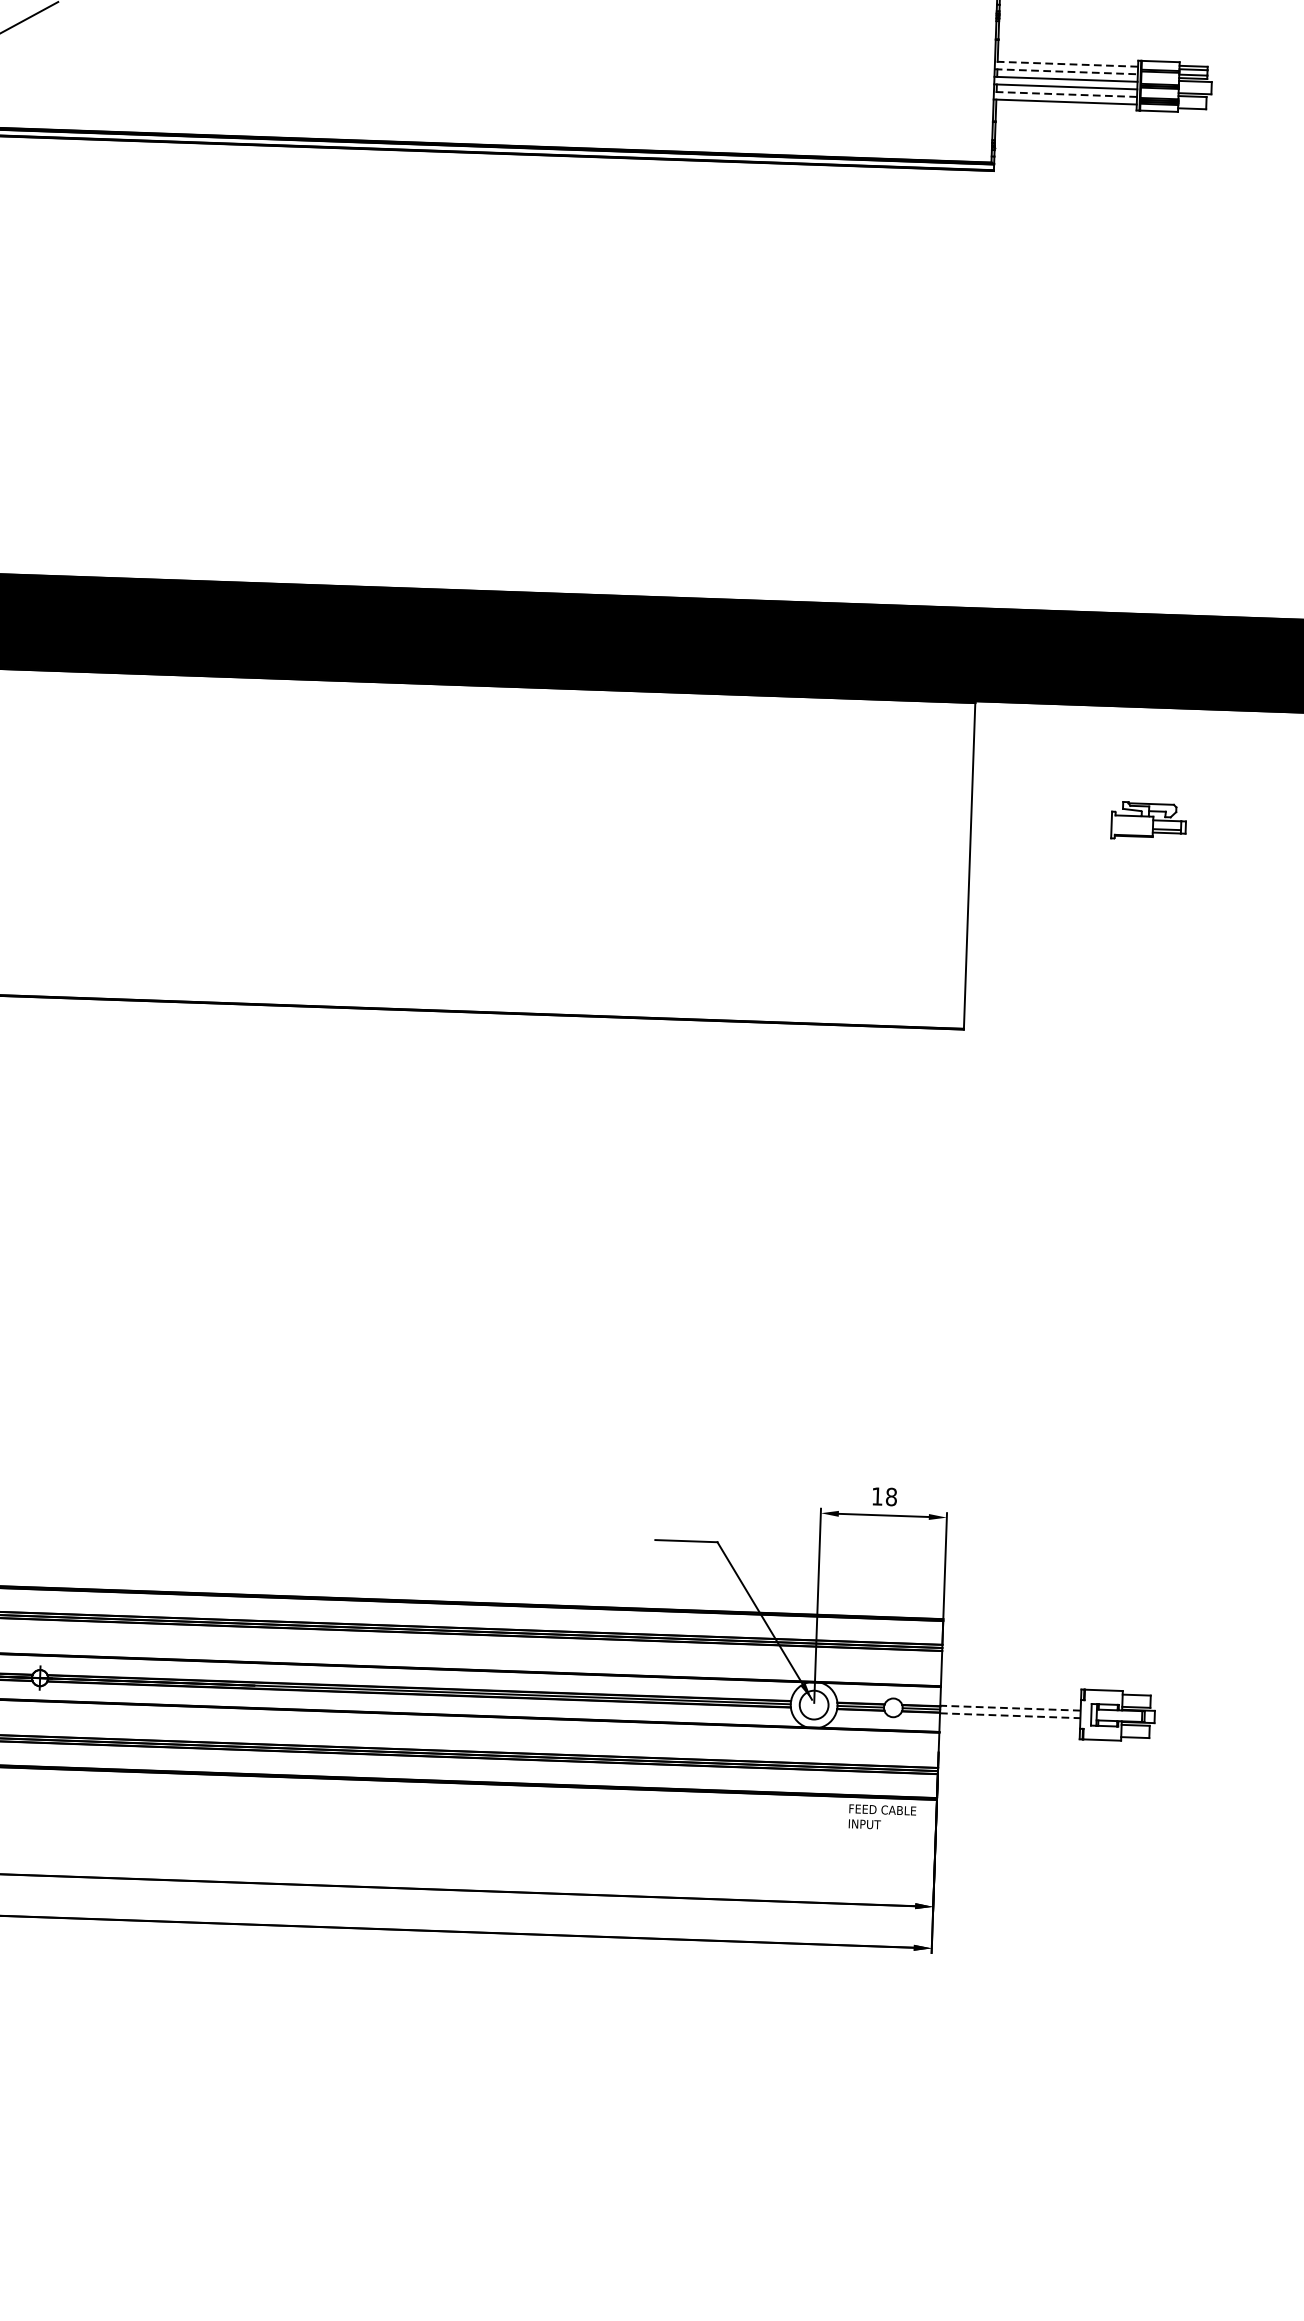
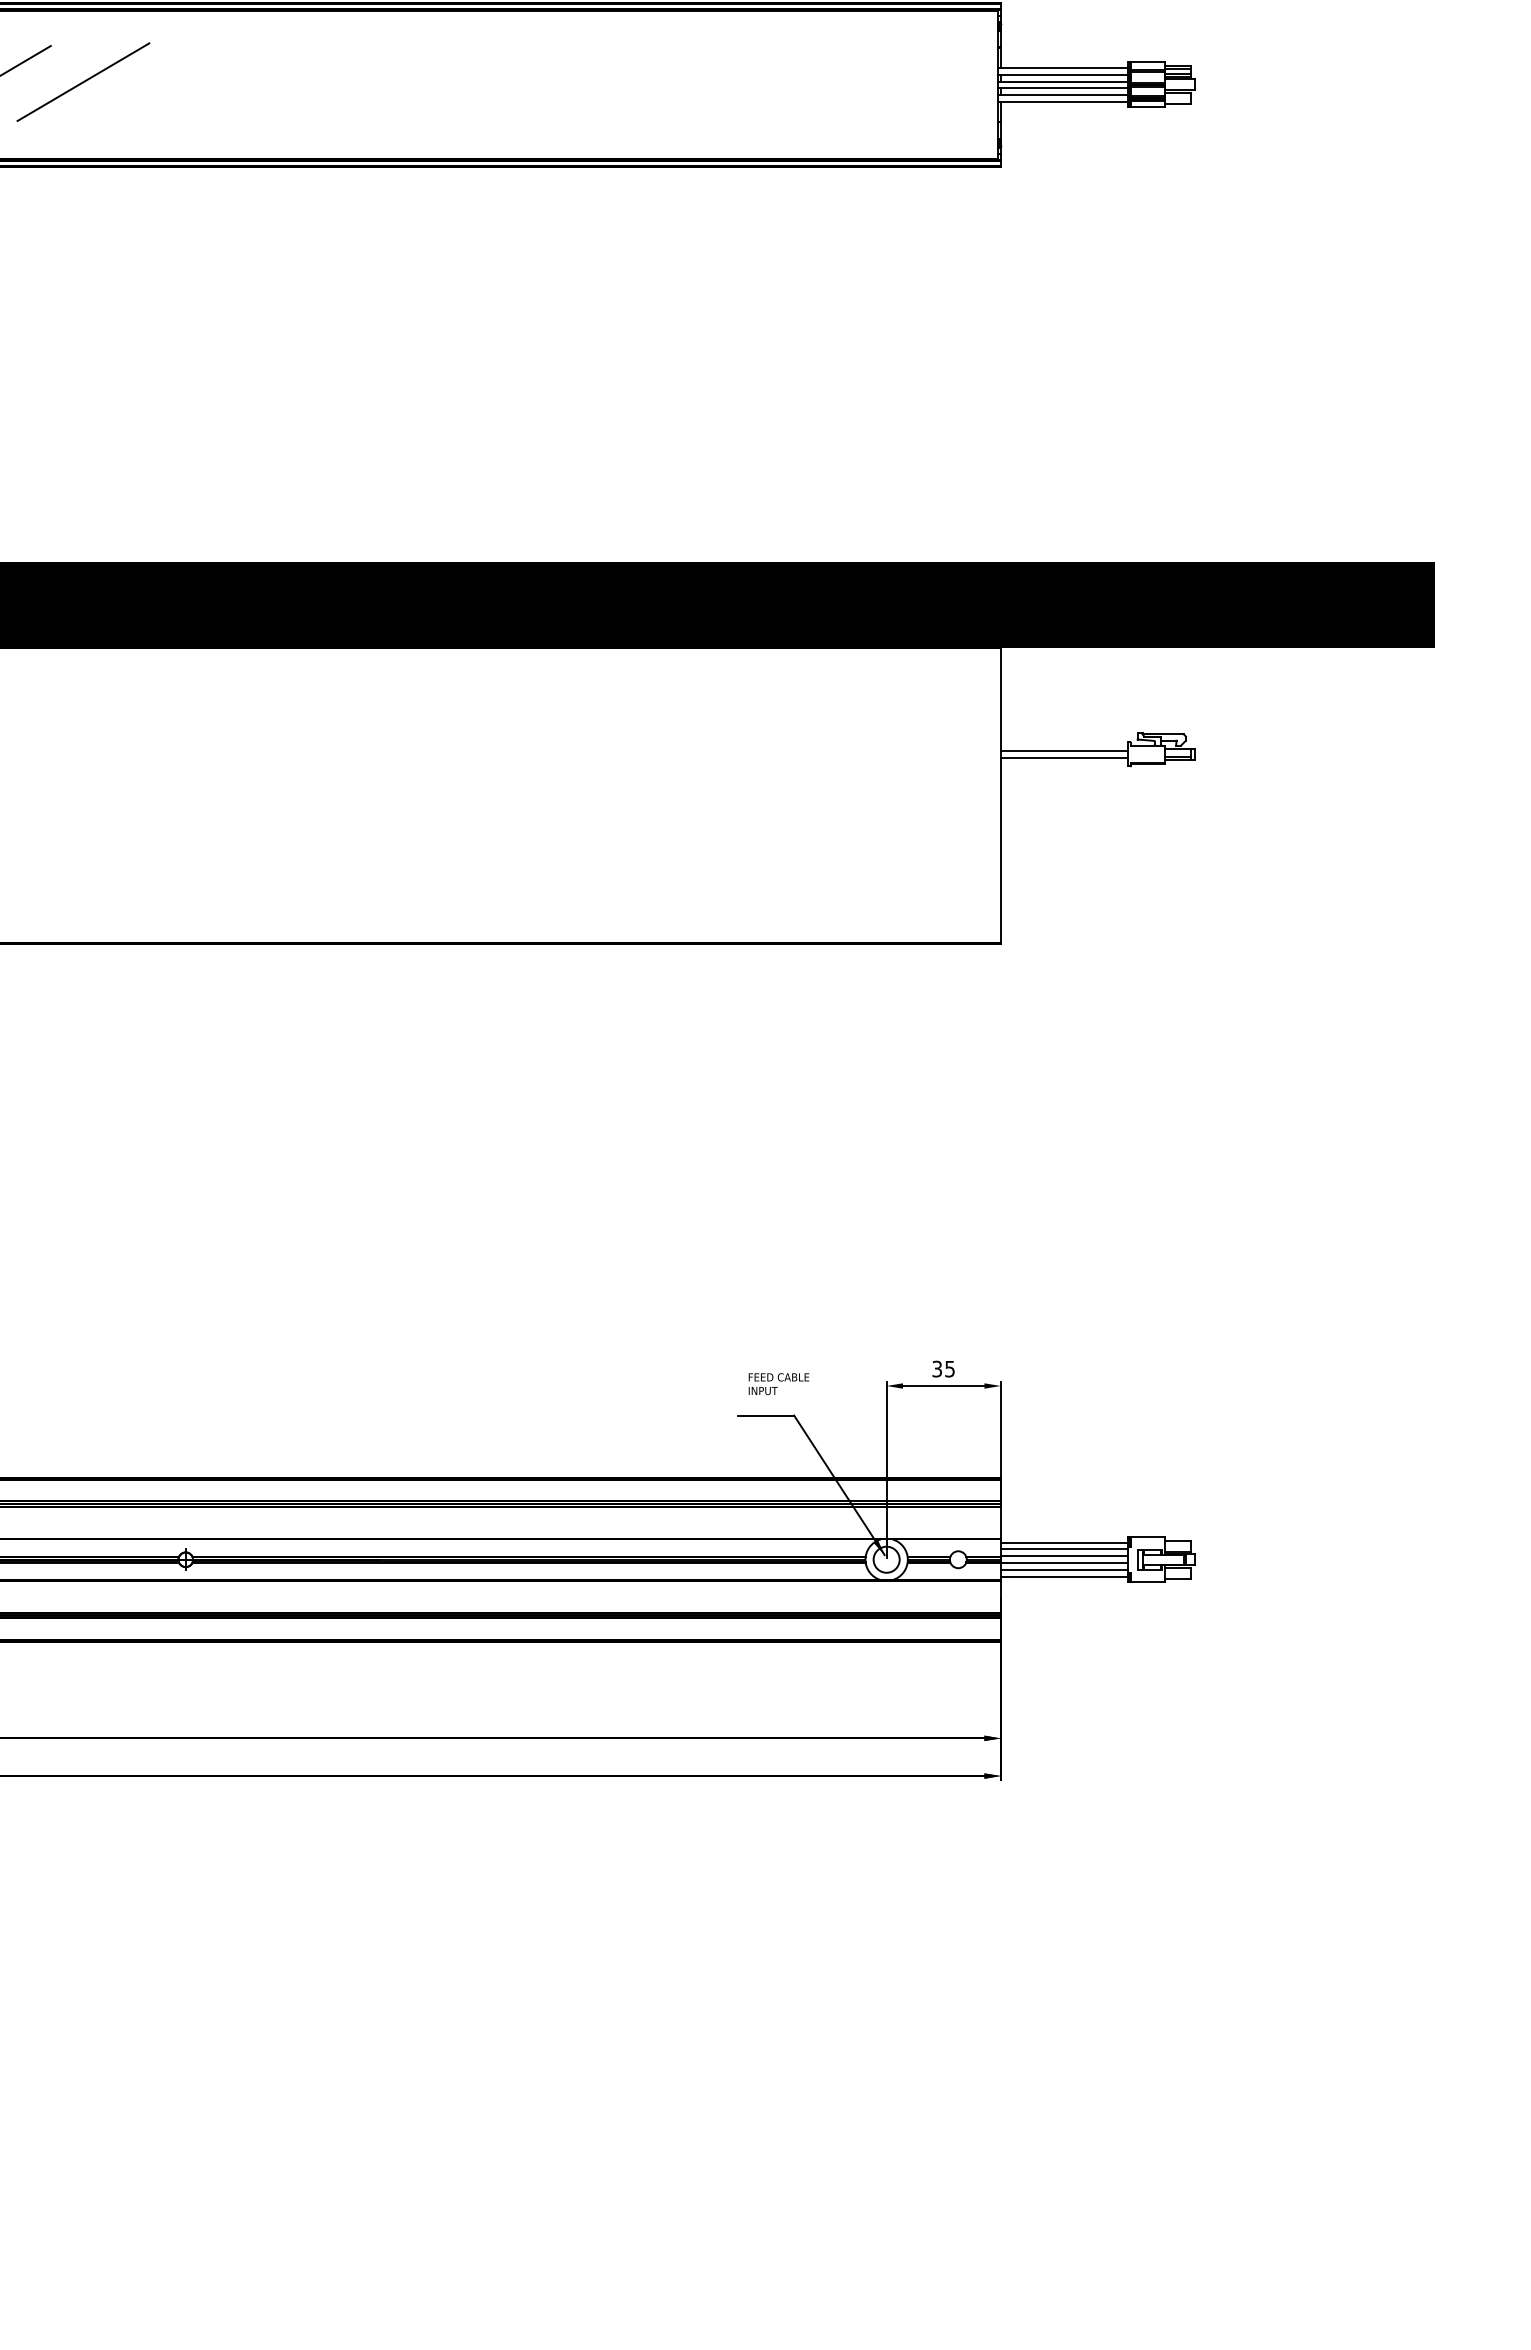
line: (1067, 63) -> (1063, 67), dashed -> solid
line: (1066, 71) -> (1063, 74), dashed -> solid
line: (1065, 94) -> (1063, 95), dashed -> solid
line: (1040, 819) -> (1063, 751), added
line: (1040, 825) -> (1063, 757), added
text: (884, 1496) -> (943, 1368), 18 -> 35
line: (1010, 1692) -> (1063, 1542), added
line: (1009, 1700) -> (1063, 1549), added
line: (1010, 1708) -> (1064, 1556), dashed -> solid
line: (1010, 1716) -> (1064, 1563), dashed -> solid
line: (1009, 1723) -> (1063, 1570), added
line: (1008, 1730) -> (1063, 1576), added
text: (881, 1817) -> (778, 1384), moved

